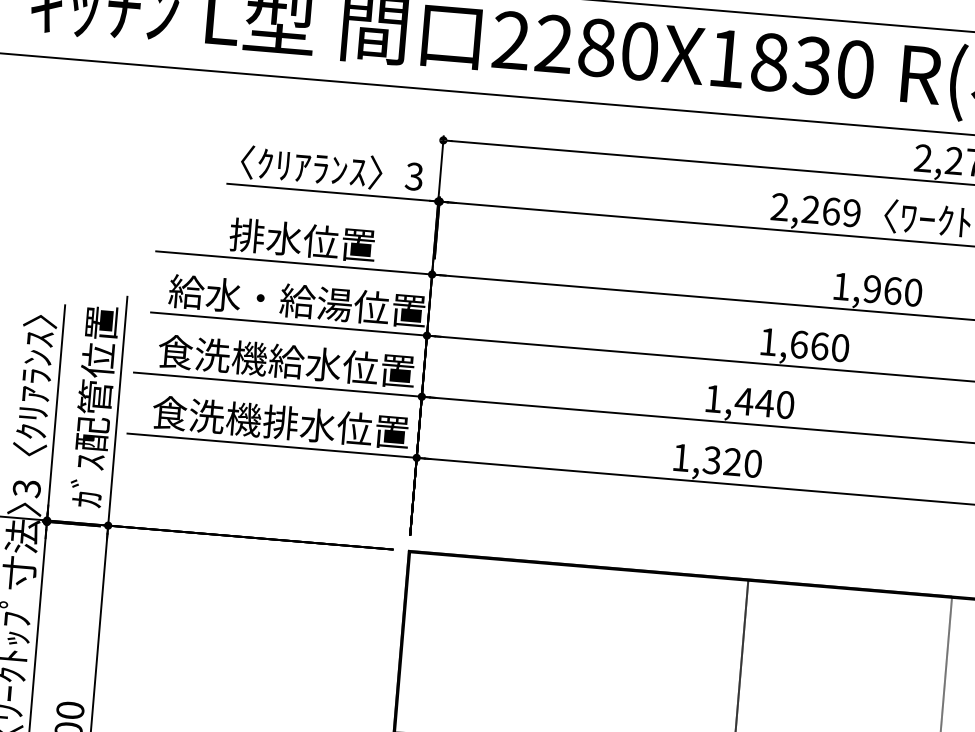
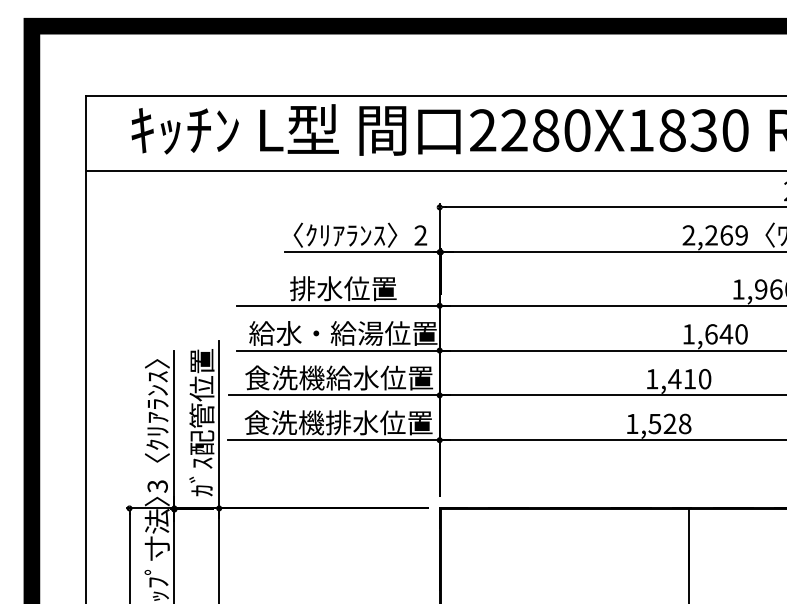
text: (413, 176) -> (420, 235), 3 -> 2
text: (819, 346) -> (726, 334), 1,660 -> 1,640
text: (764, 403) -> (689, 379), 1,440 -> 1,410
text: (733, 461) -> (670, 423), 1,320 -> 1,528

